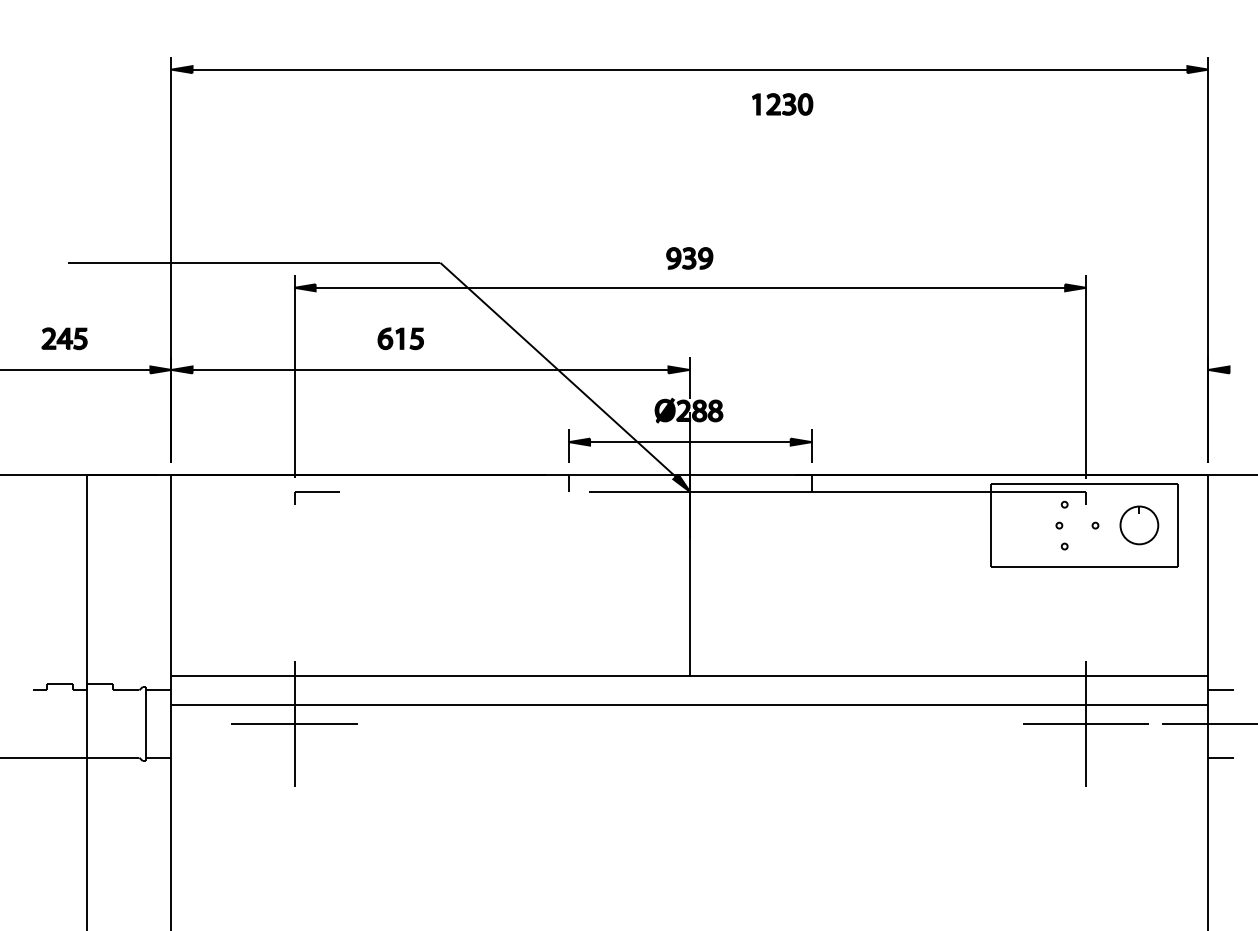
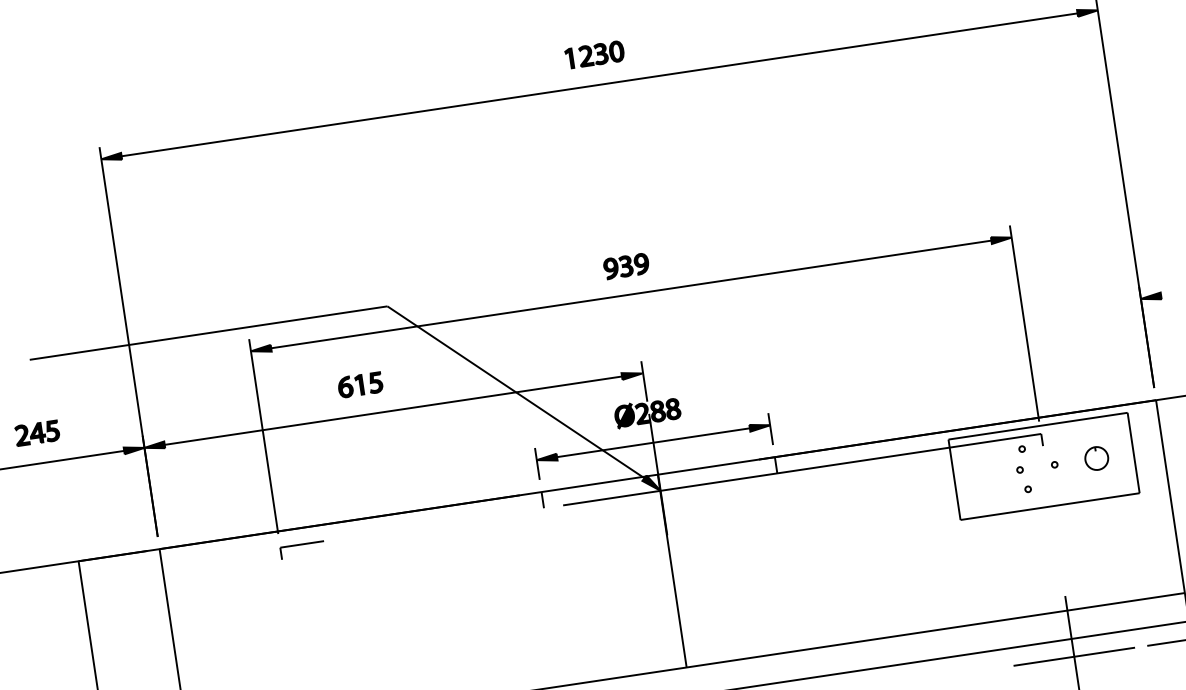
part: (782, 104) -> (594, 55), moved
part: (1138, 525) -> (1096, 458), size x0.62

